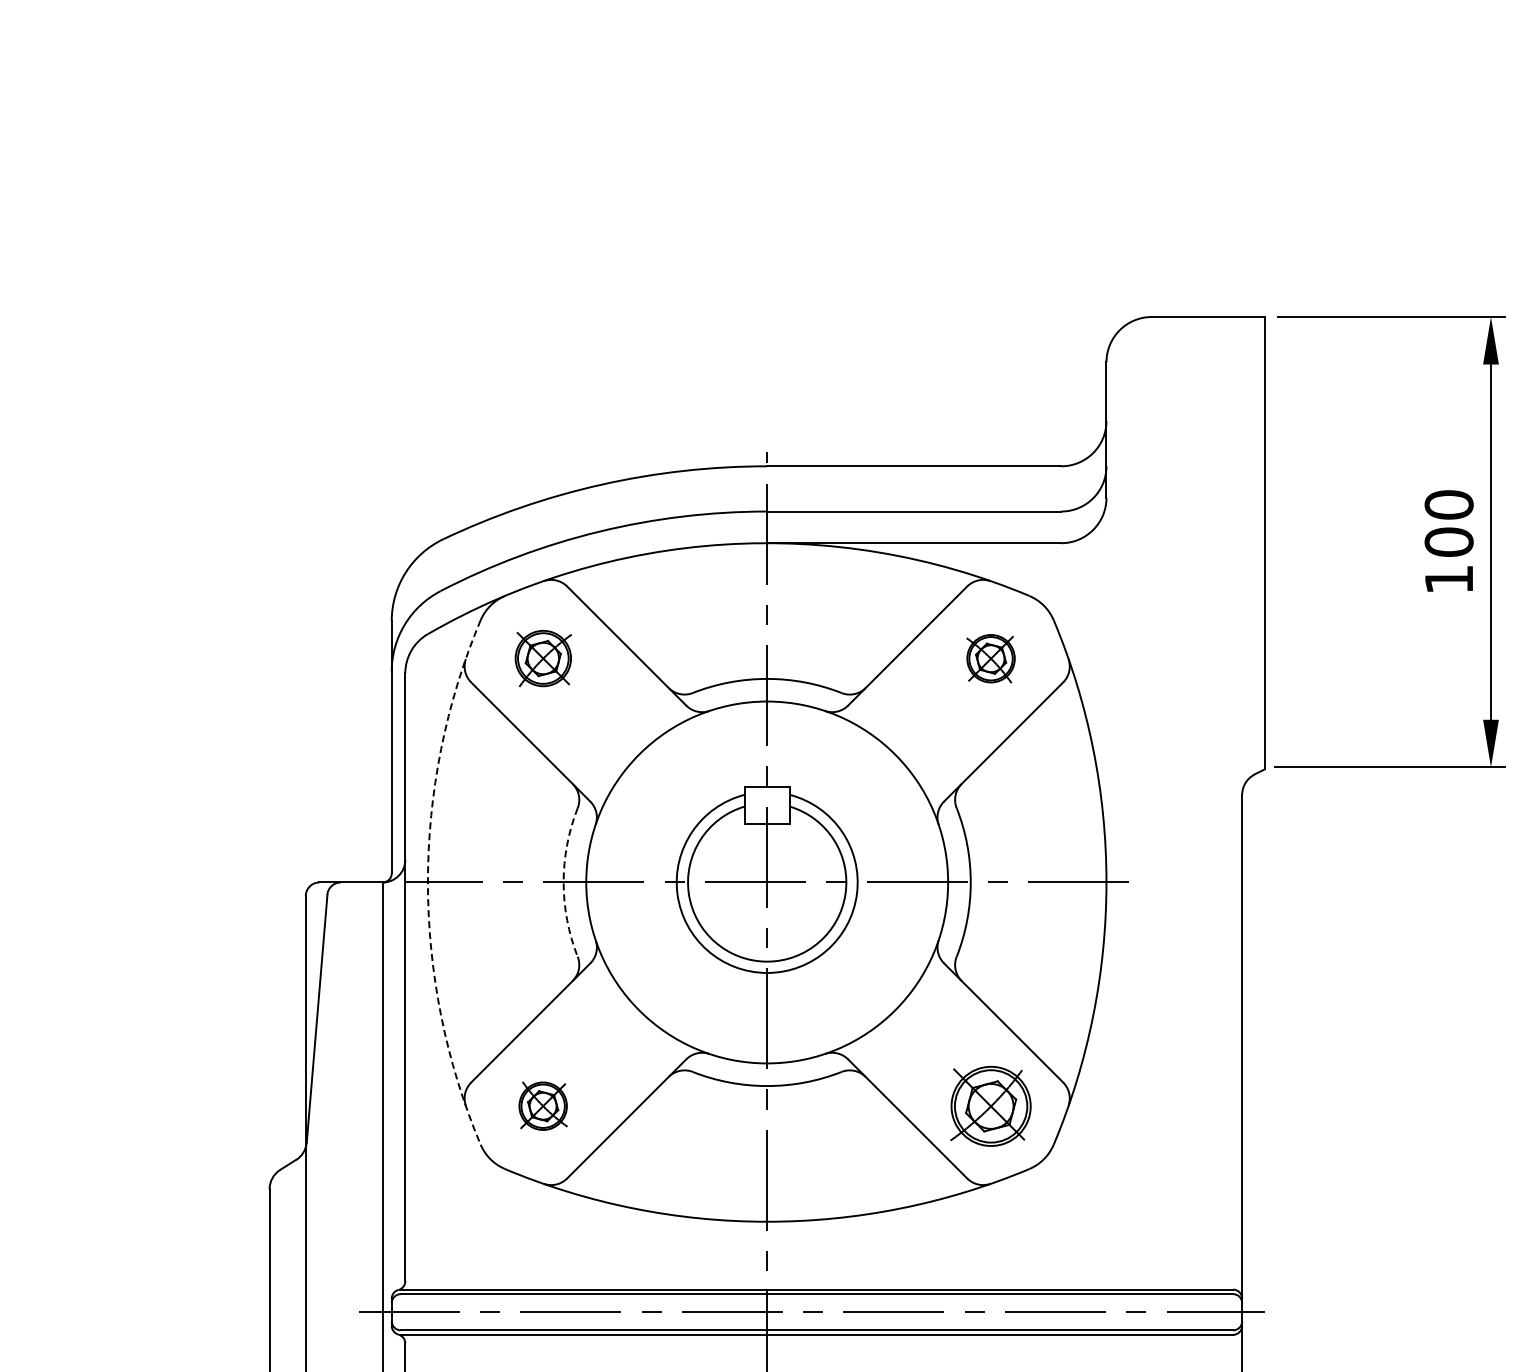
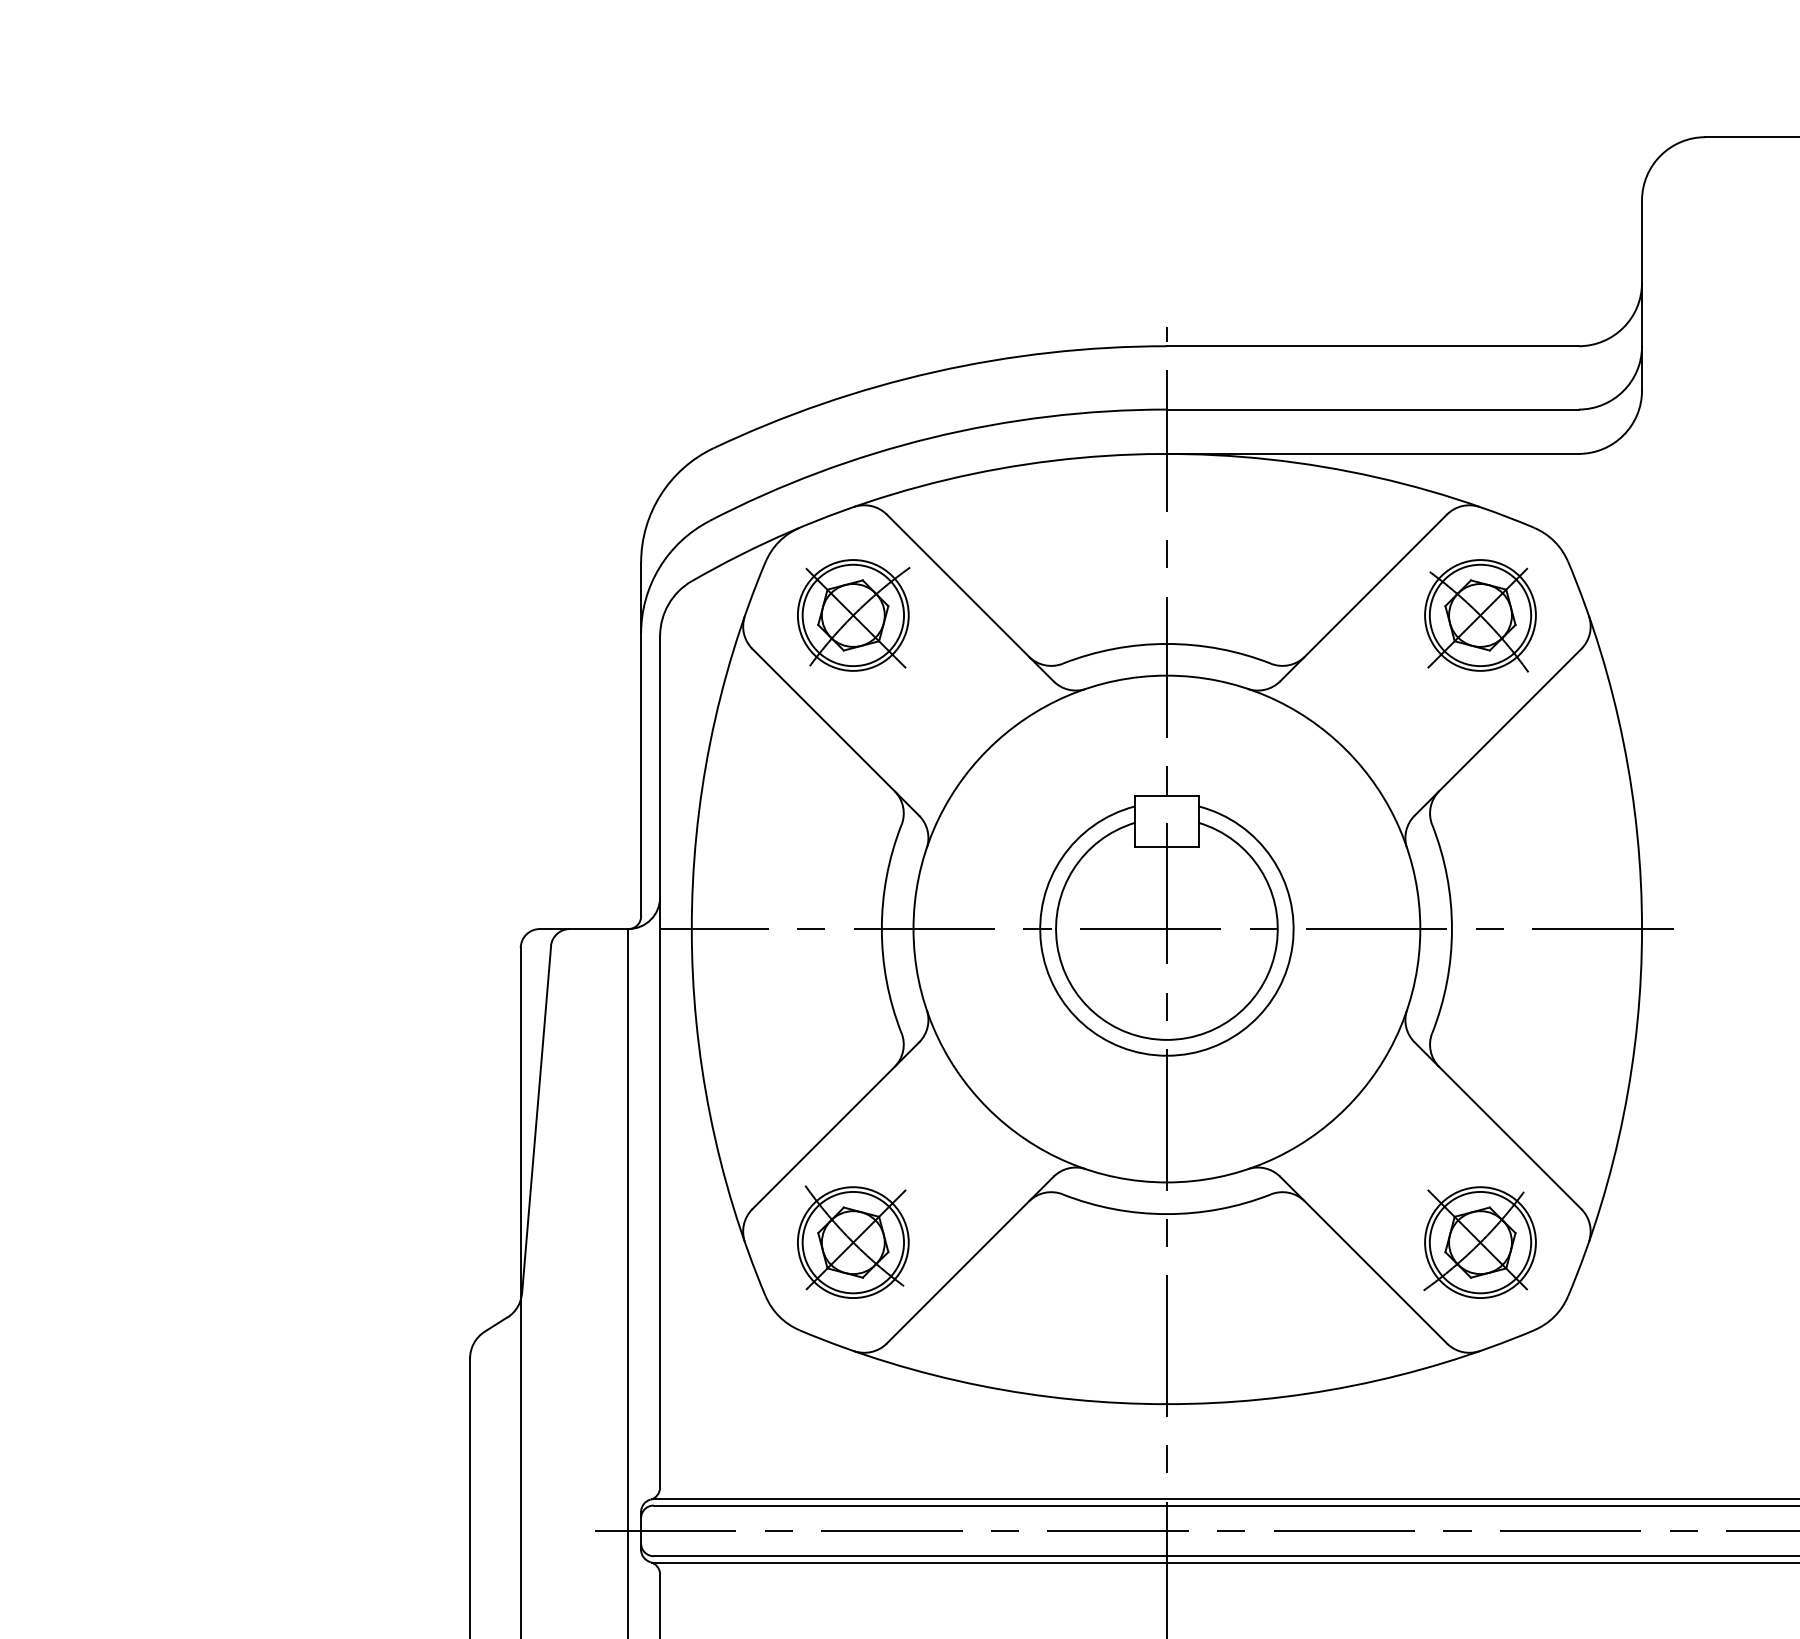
part: (543, 658) -> (853, 615), size x1.43
part: (990, 658) -> (1479, 615), size x1.67
arc: (427, 882) -> (691, 929), dashed -> solid
arc: (563, 882) -> (881, 929), dashed -> solid
part: (542, 1105) -> (852, 1241), size x1.67

